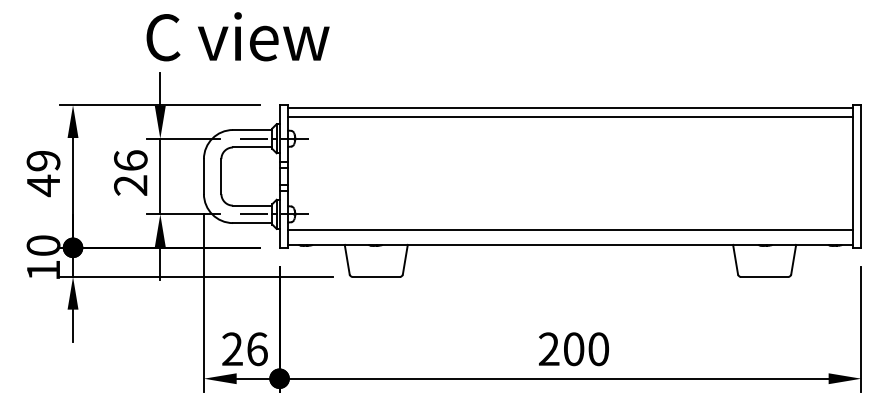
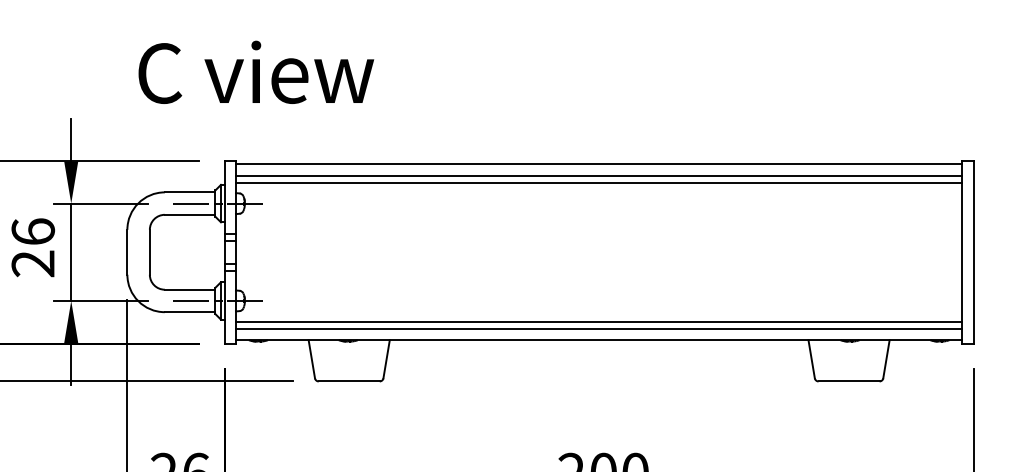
text: (237, 36) -> (255, 72), moved
line: (570, 122) -> (599, 182), added
line: (570, 236) -> (599, 329), added

